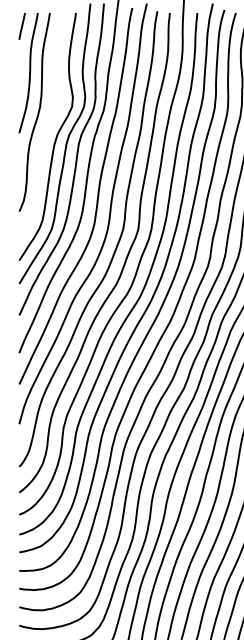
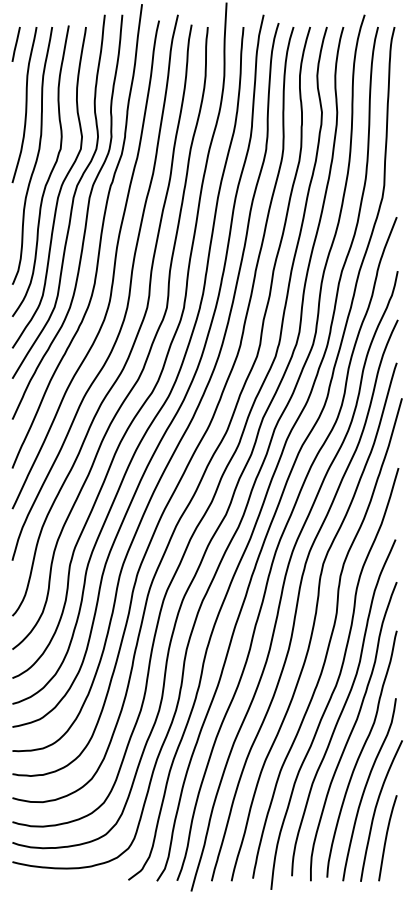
curve: (47, 128) -> (48, 176), added

